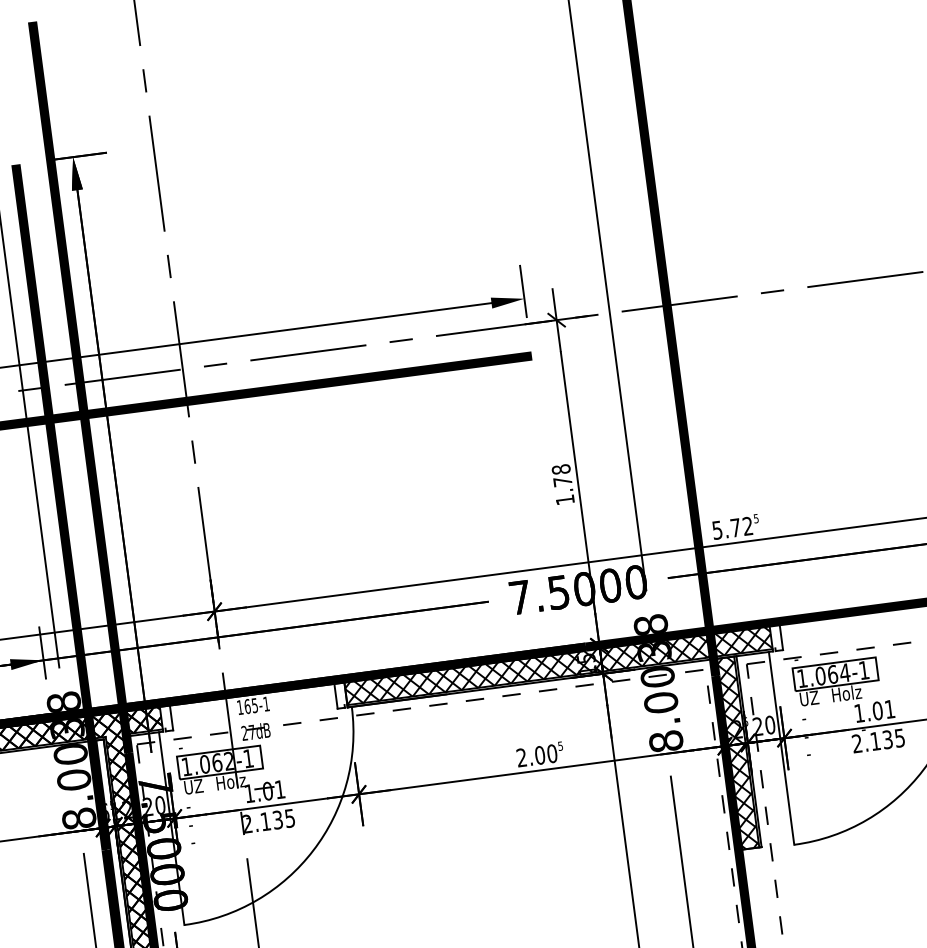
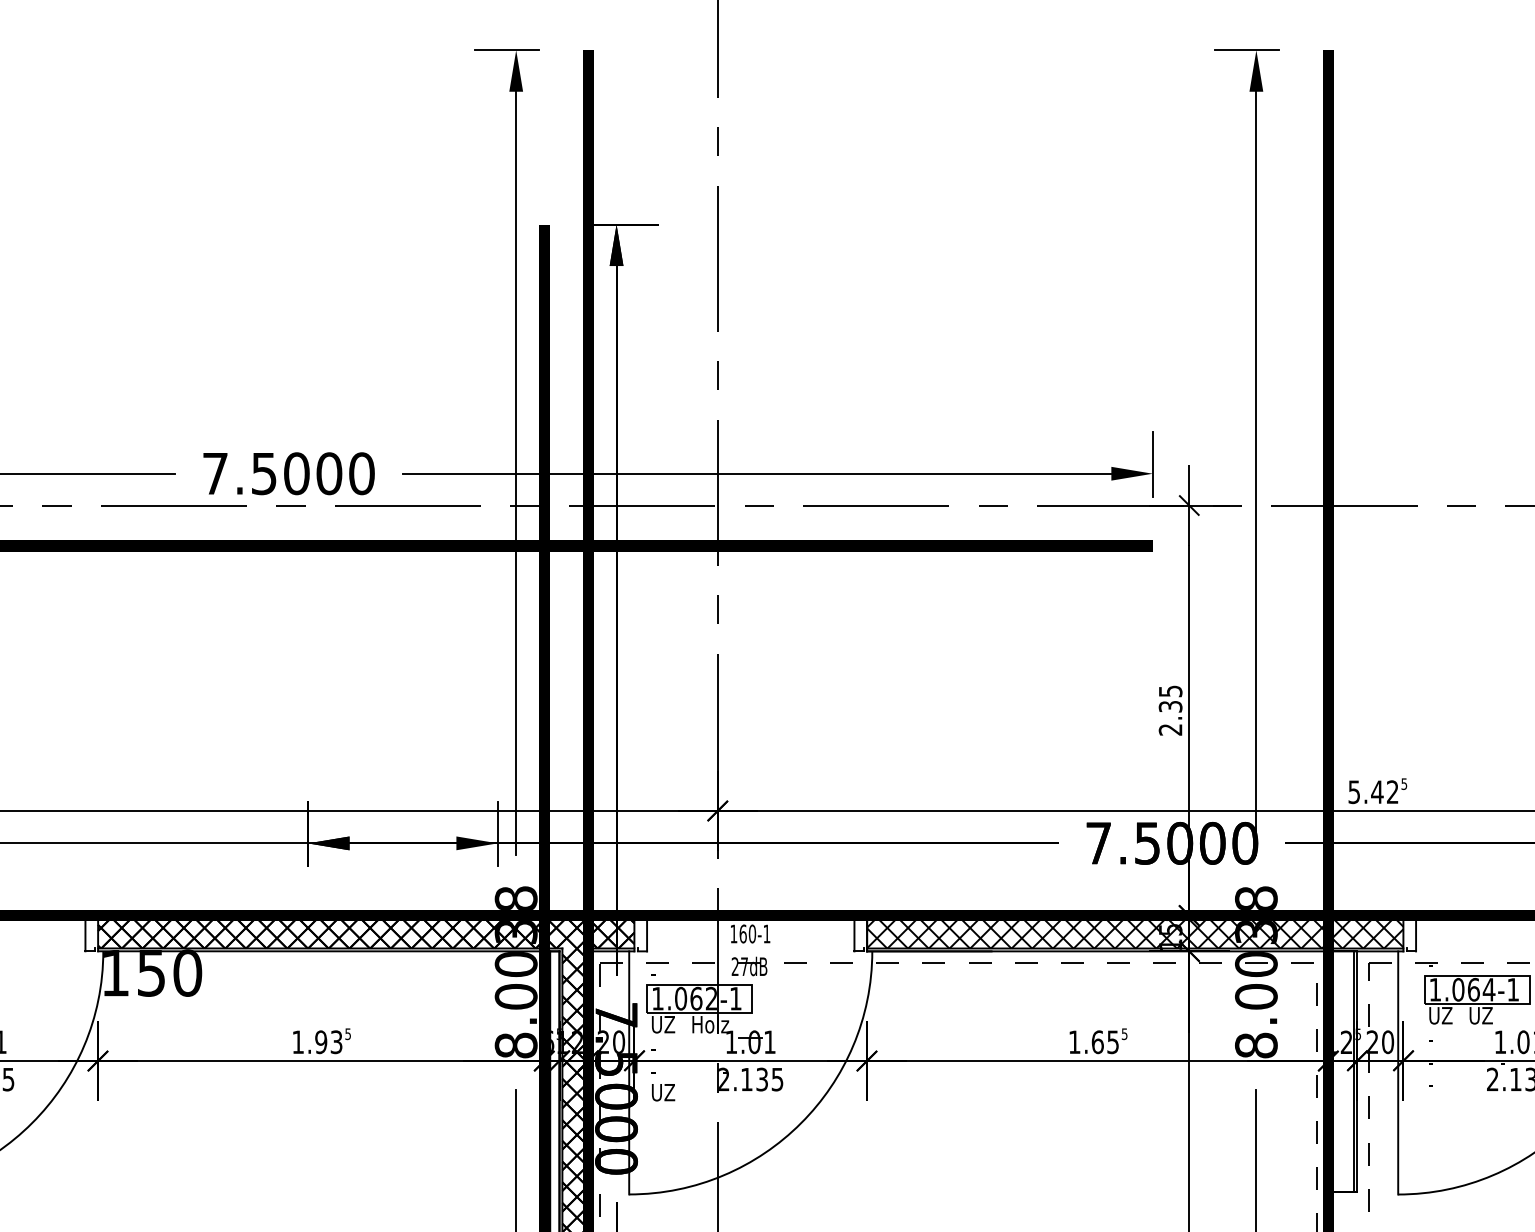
text: (563, 484) -> (1170, 710), 1.78 -> 2.35
text: (735, 527) -> (1377, 791), 5.72 -> 5.42
text: (846, 693) -> (1487, 1015), Holz -> UZ
text: (254, 705) -> (752, 933), 165-1 -> 160-1
hatch: (737, 753) -> (1342, 1071), removed
text: (536, 756) -> (1093, 1042), 2.00 -> 1.65
text: (200, 840) -> (663, 1092), - -> UZ

